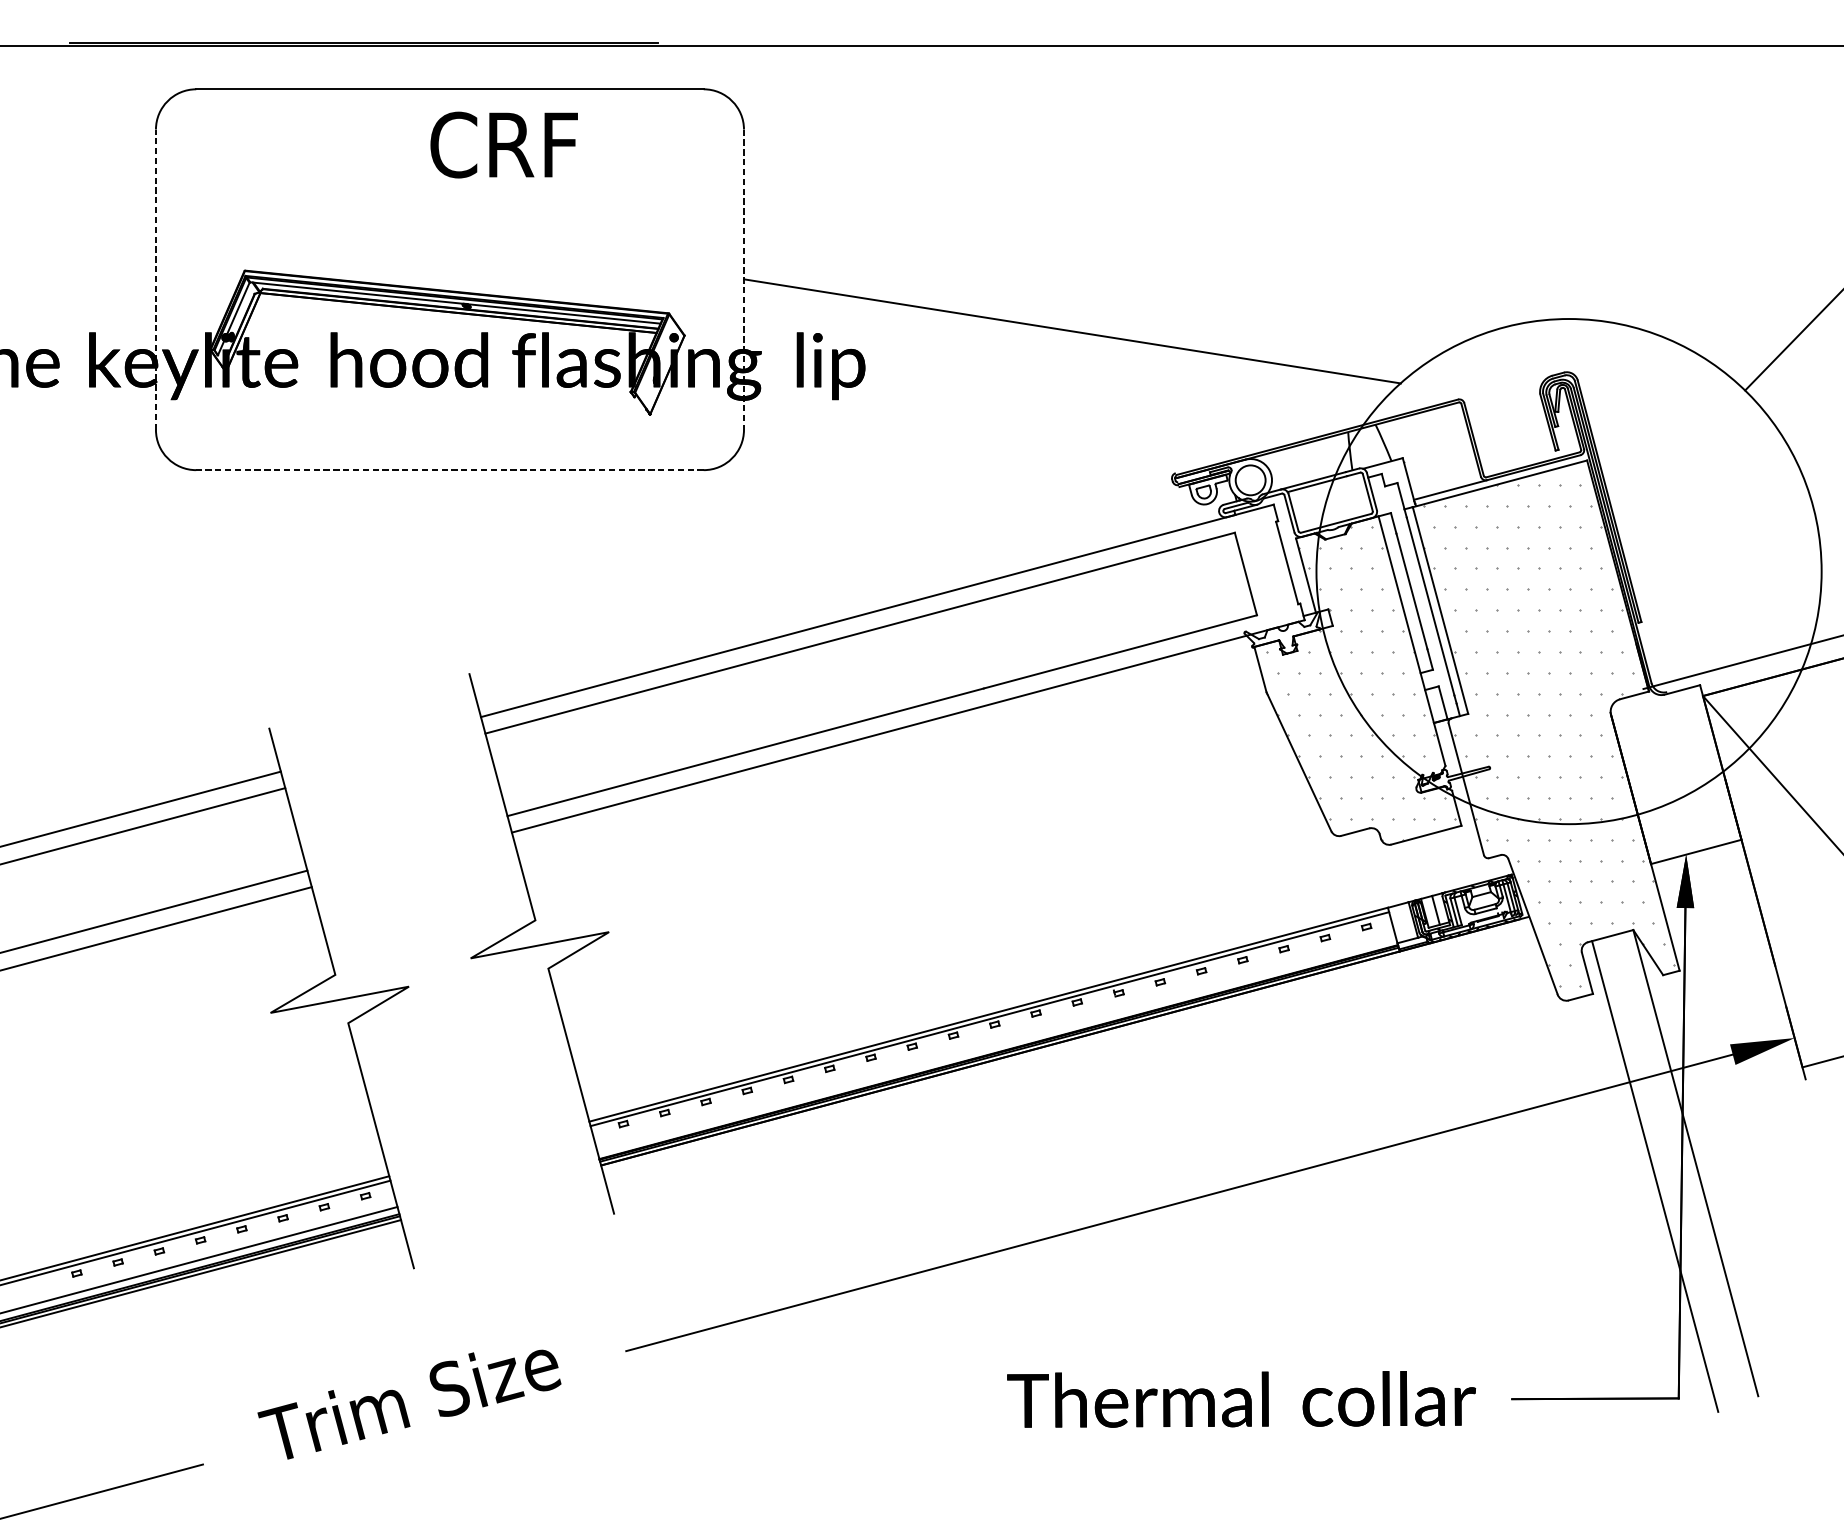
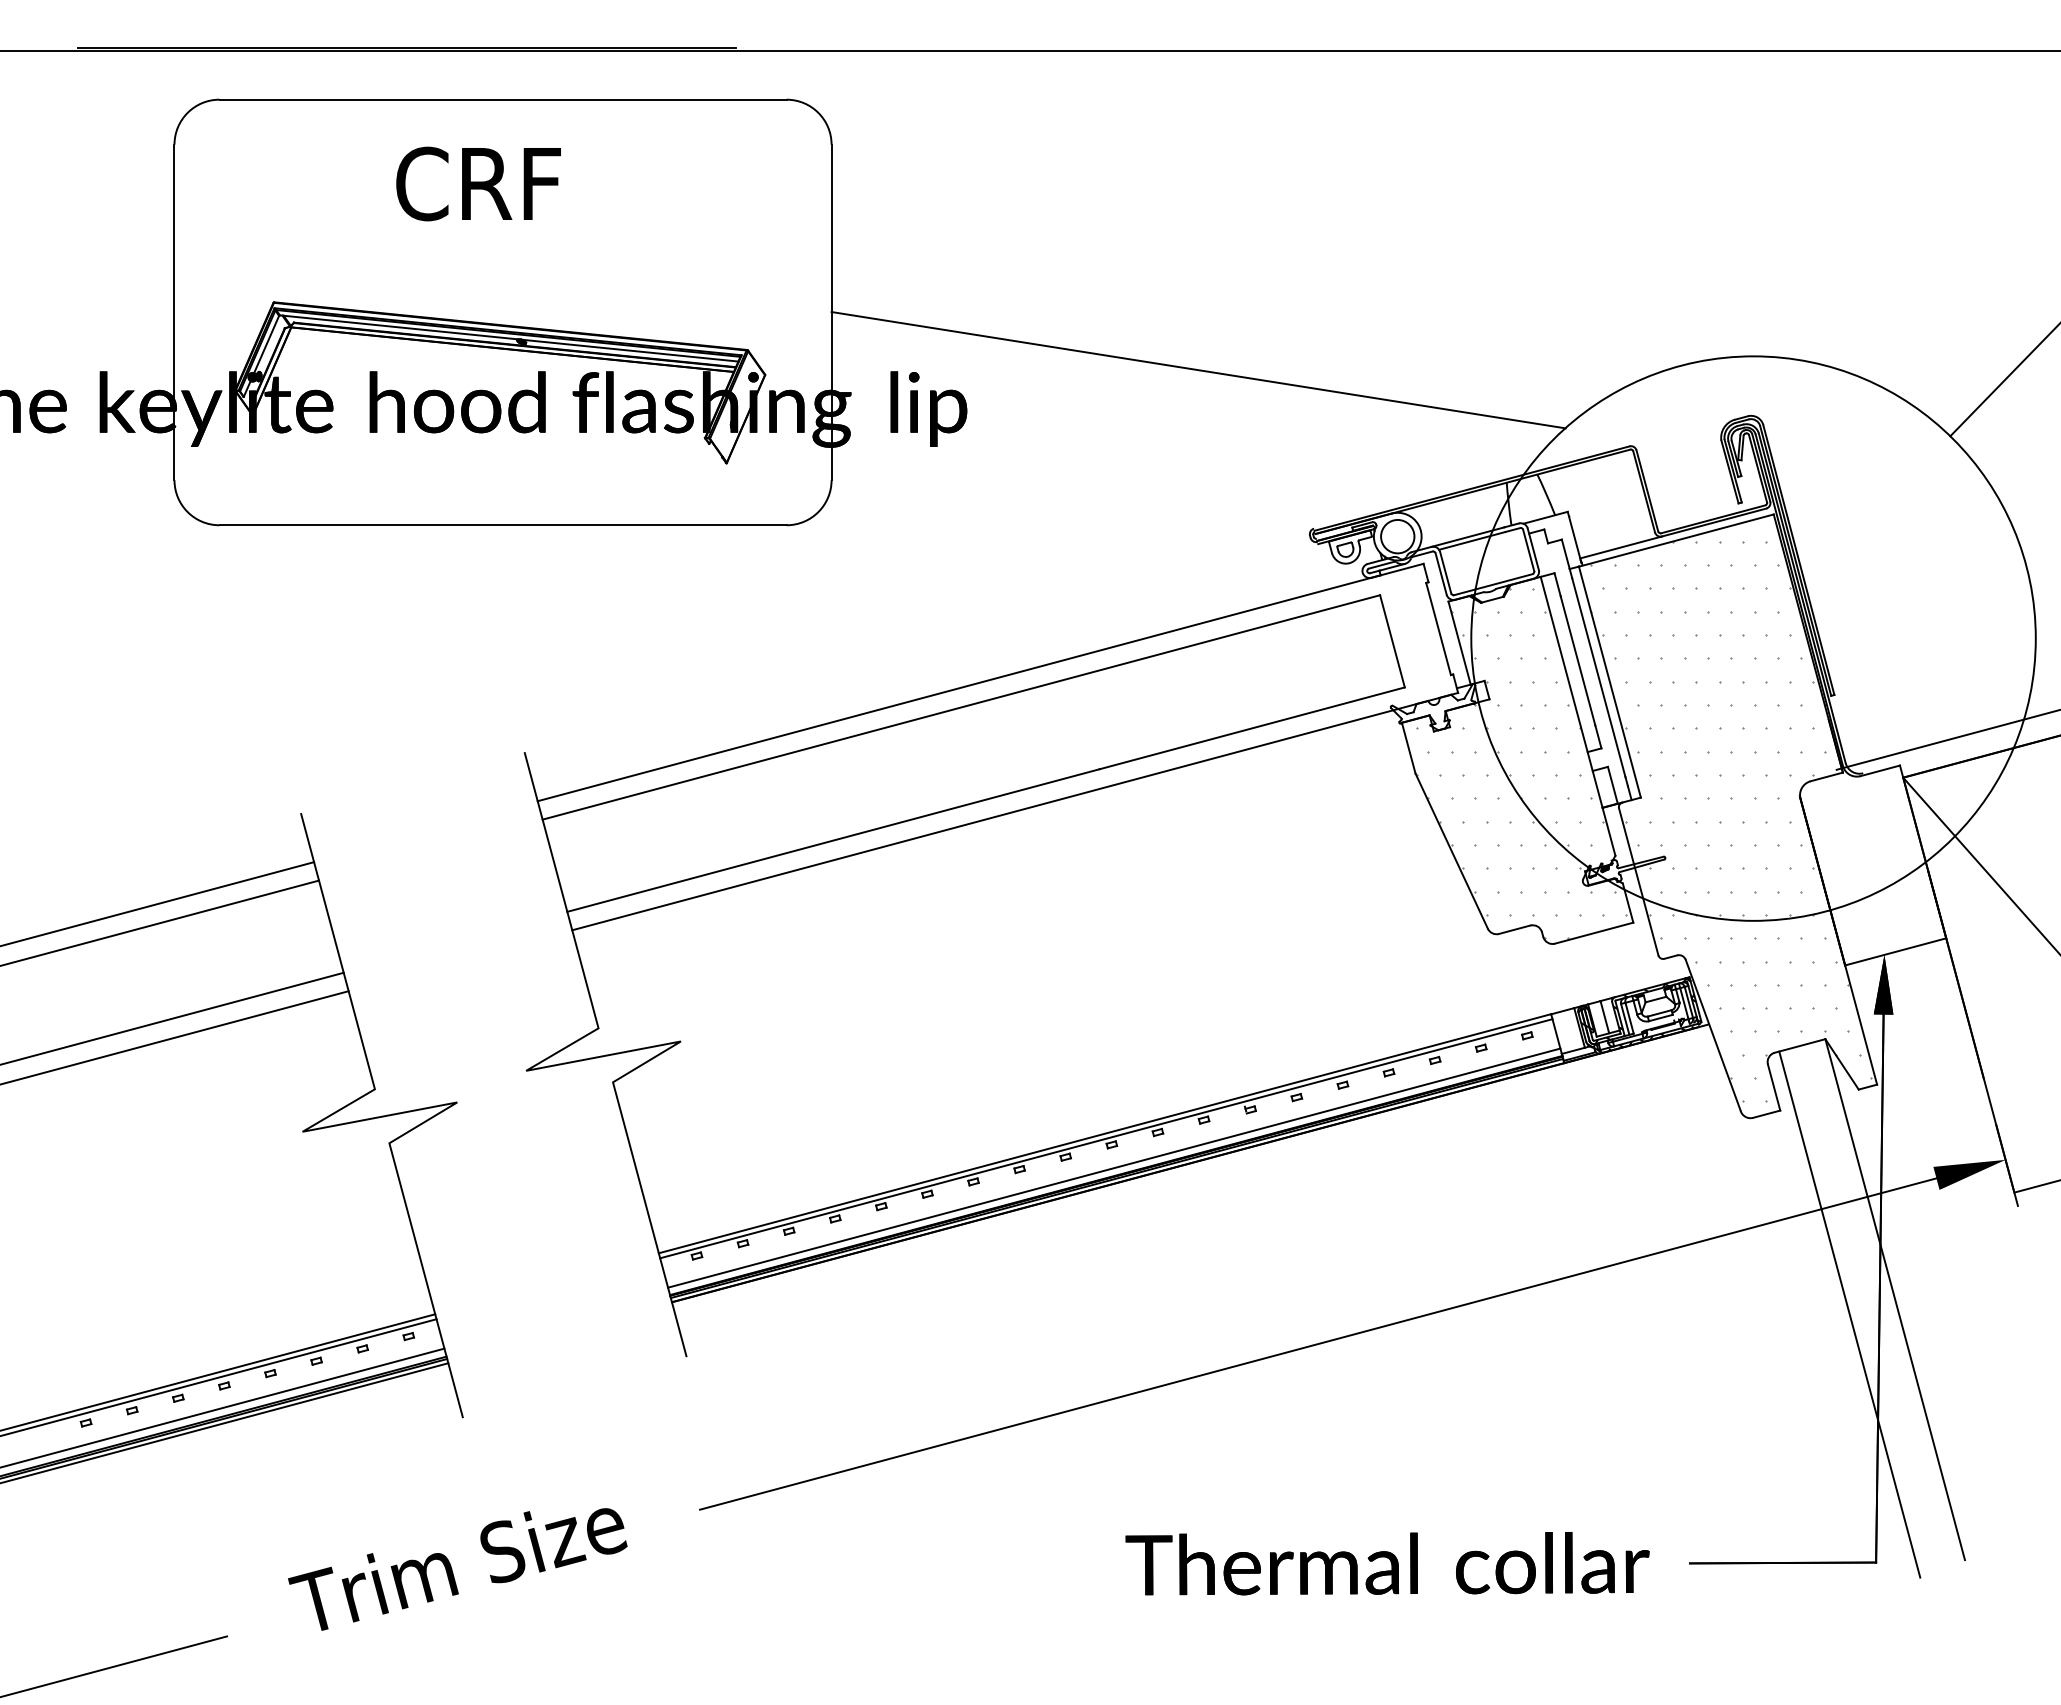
text: (504, 144) -> (478, 183), moved
line: (155, 279) -> (174, 312), dashed -> solid
line: (743, 279) -> (831, 312), dashed -> solid
line: (450, 470) -> (503, 525), dashed -> solid
line: (997, 1044) -> (1114, 1167), added

